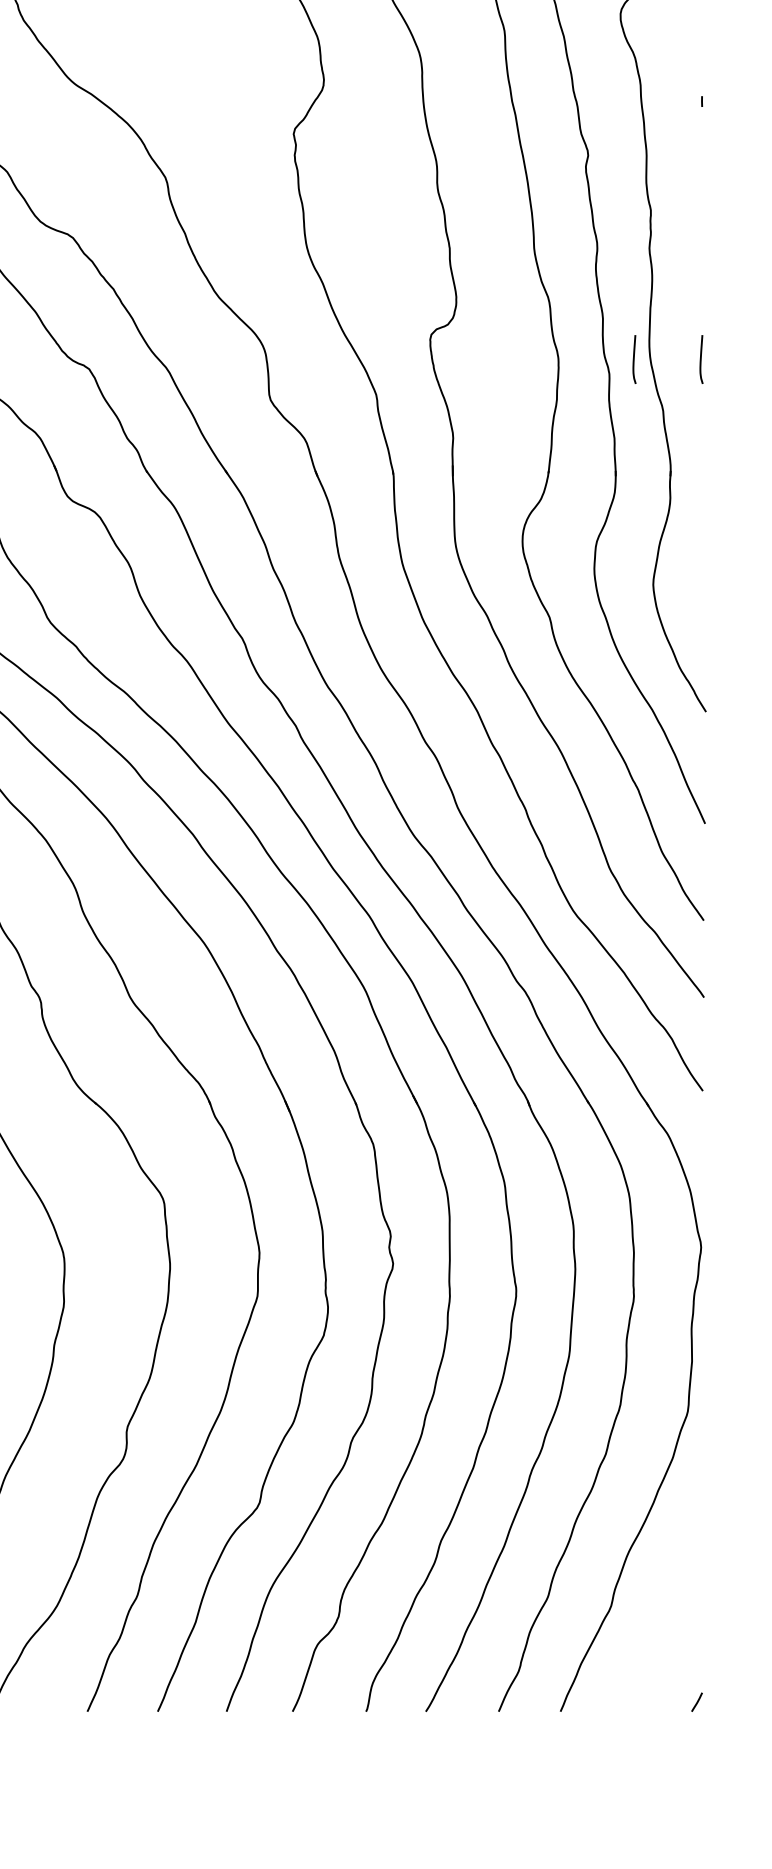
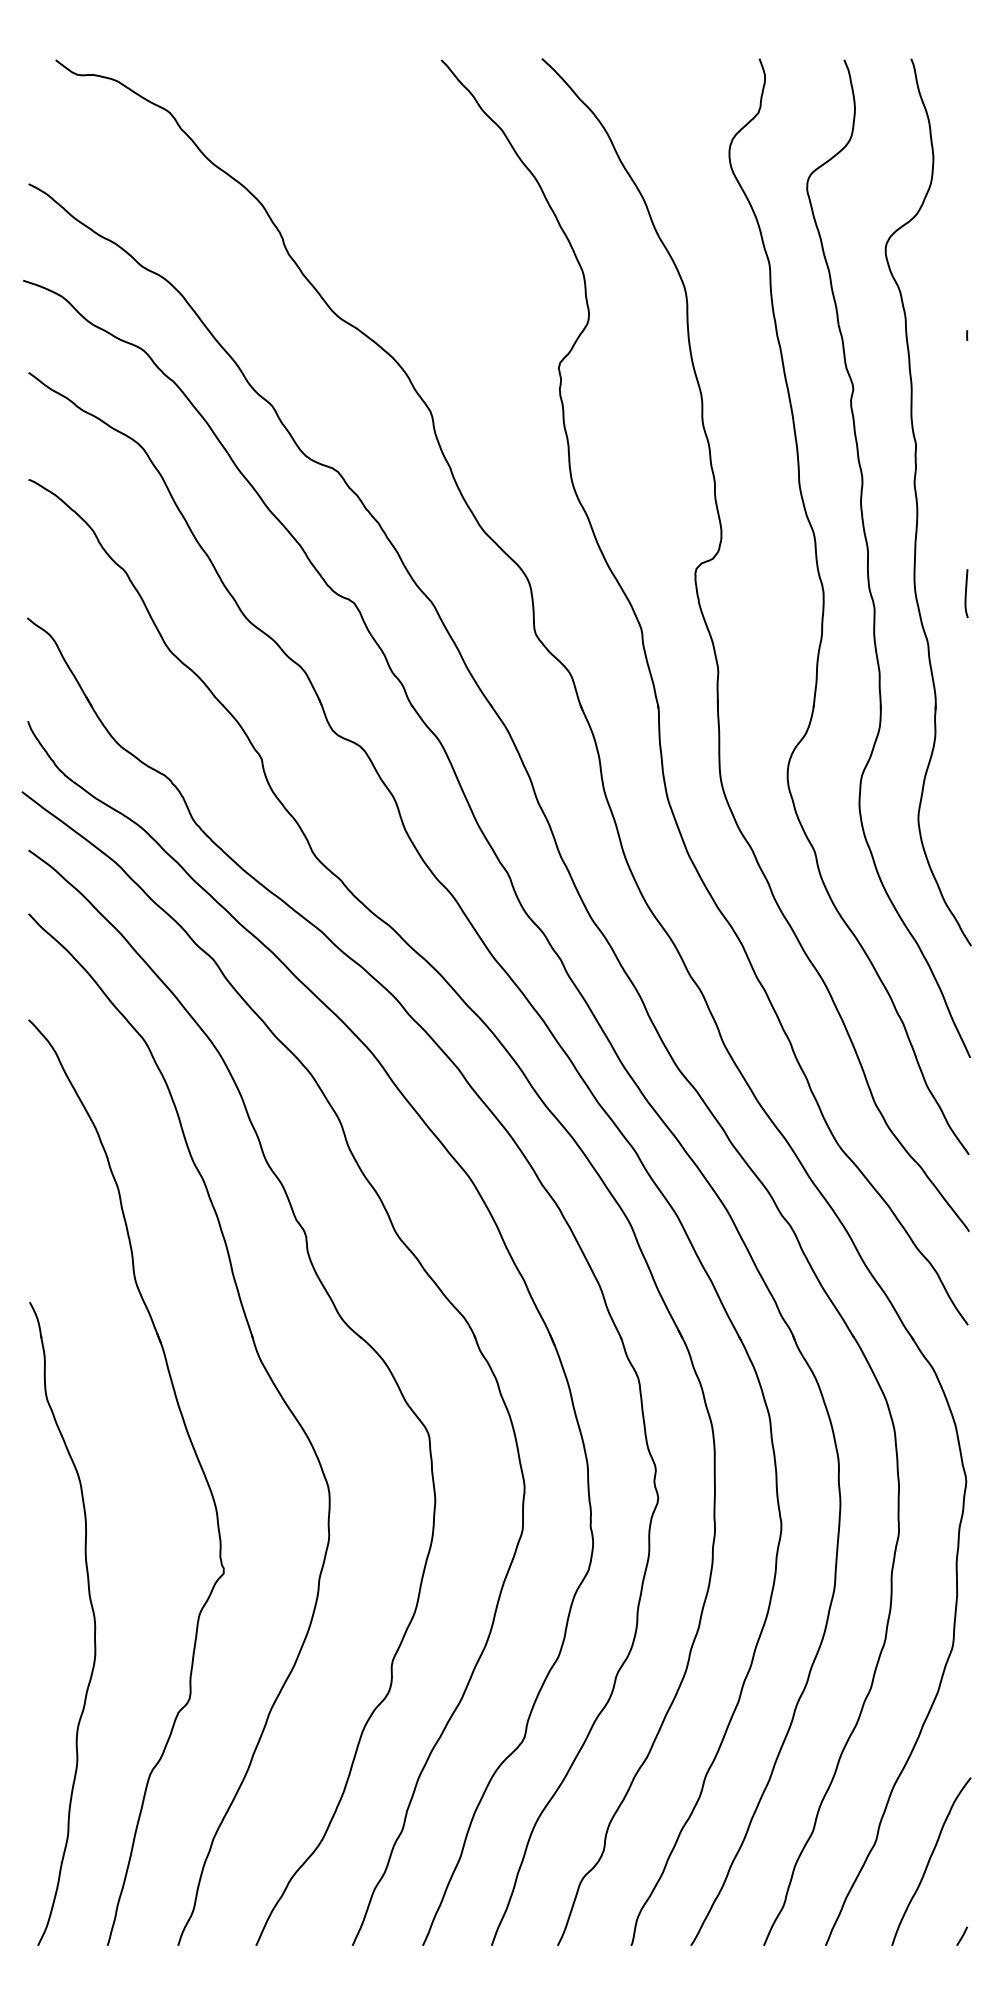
curve: (634, 359) -> (899, 593), removed
curve: (665, 1626) -> (930, 1860), added

